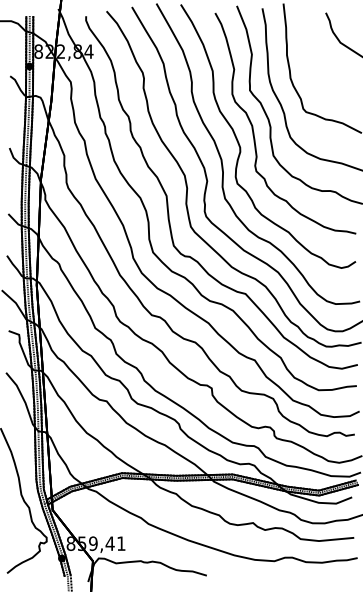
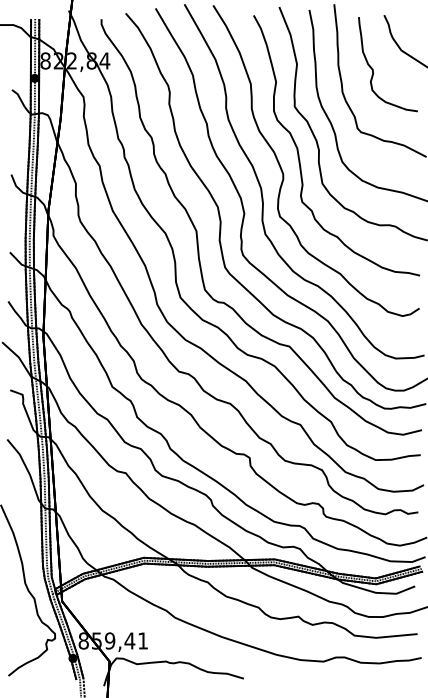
part: (316, 58) -> (373, 69), added

